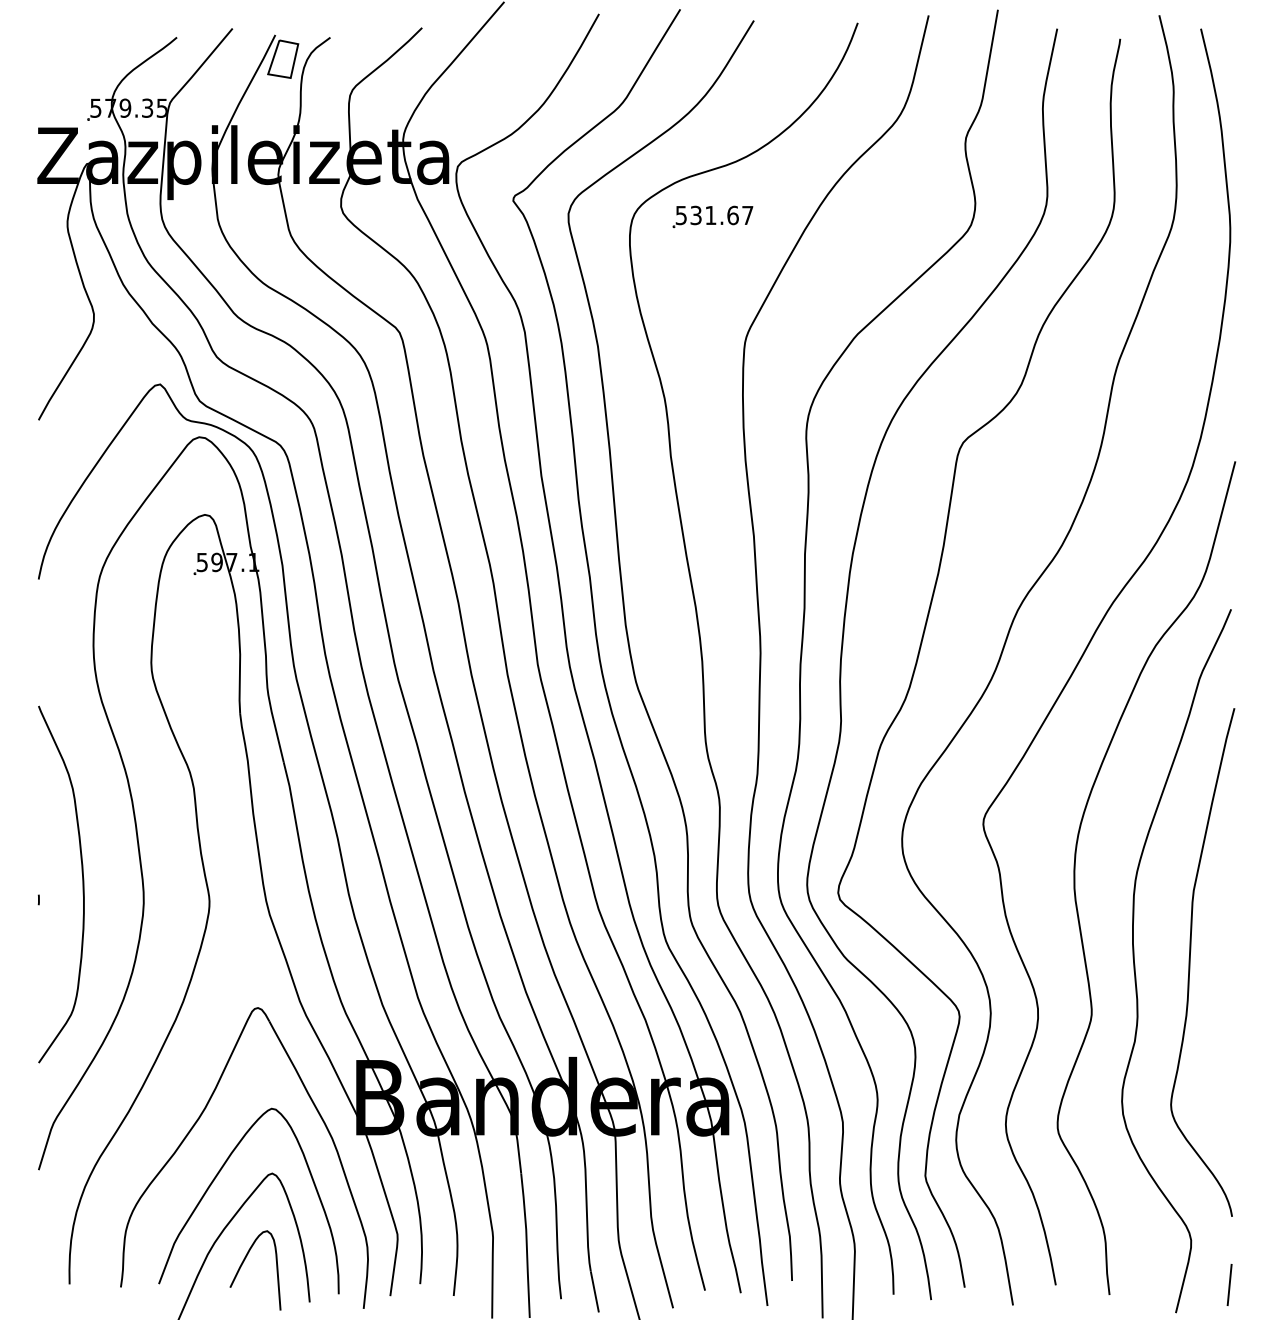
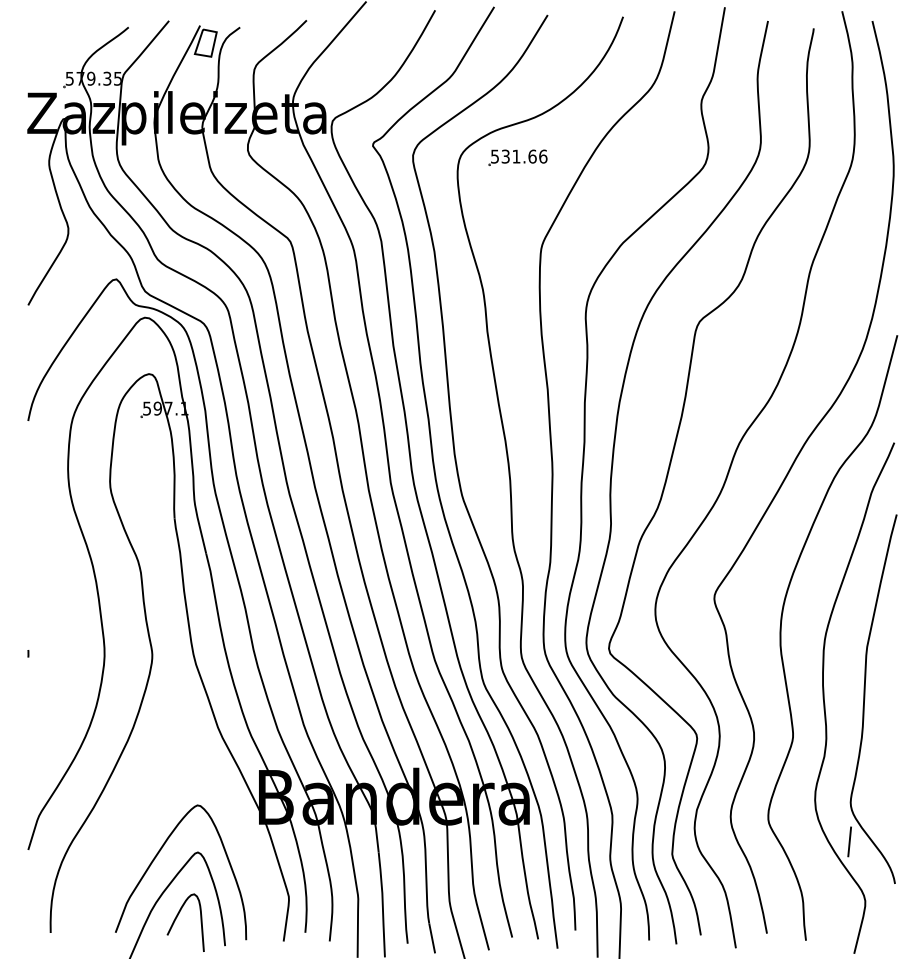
text: (747, 215) -> (543, 156), 531.67 -> 531.66
curve: (82, 884) -> (60, 642), removed
part: (195, 1125) -> (142, 817), removed
line: (1229, 1284) -> (849, 841), moved

